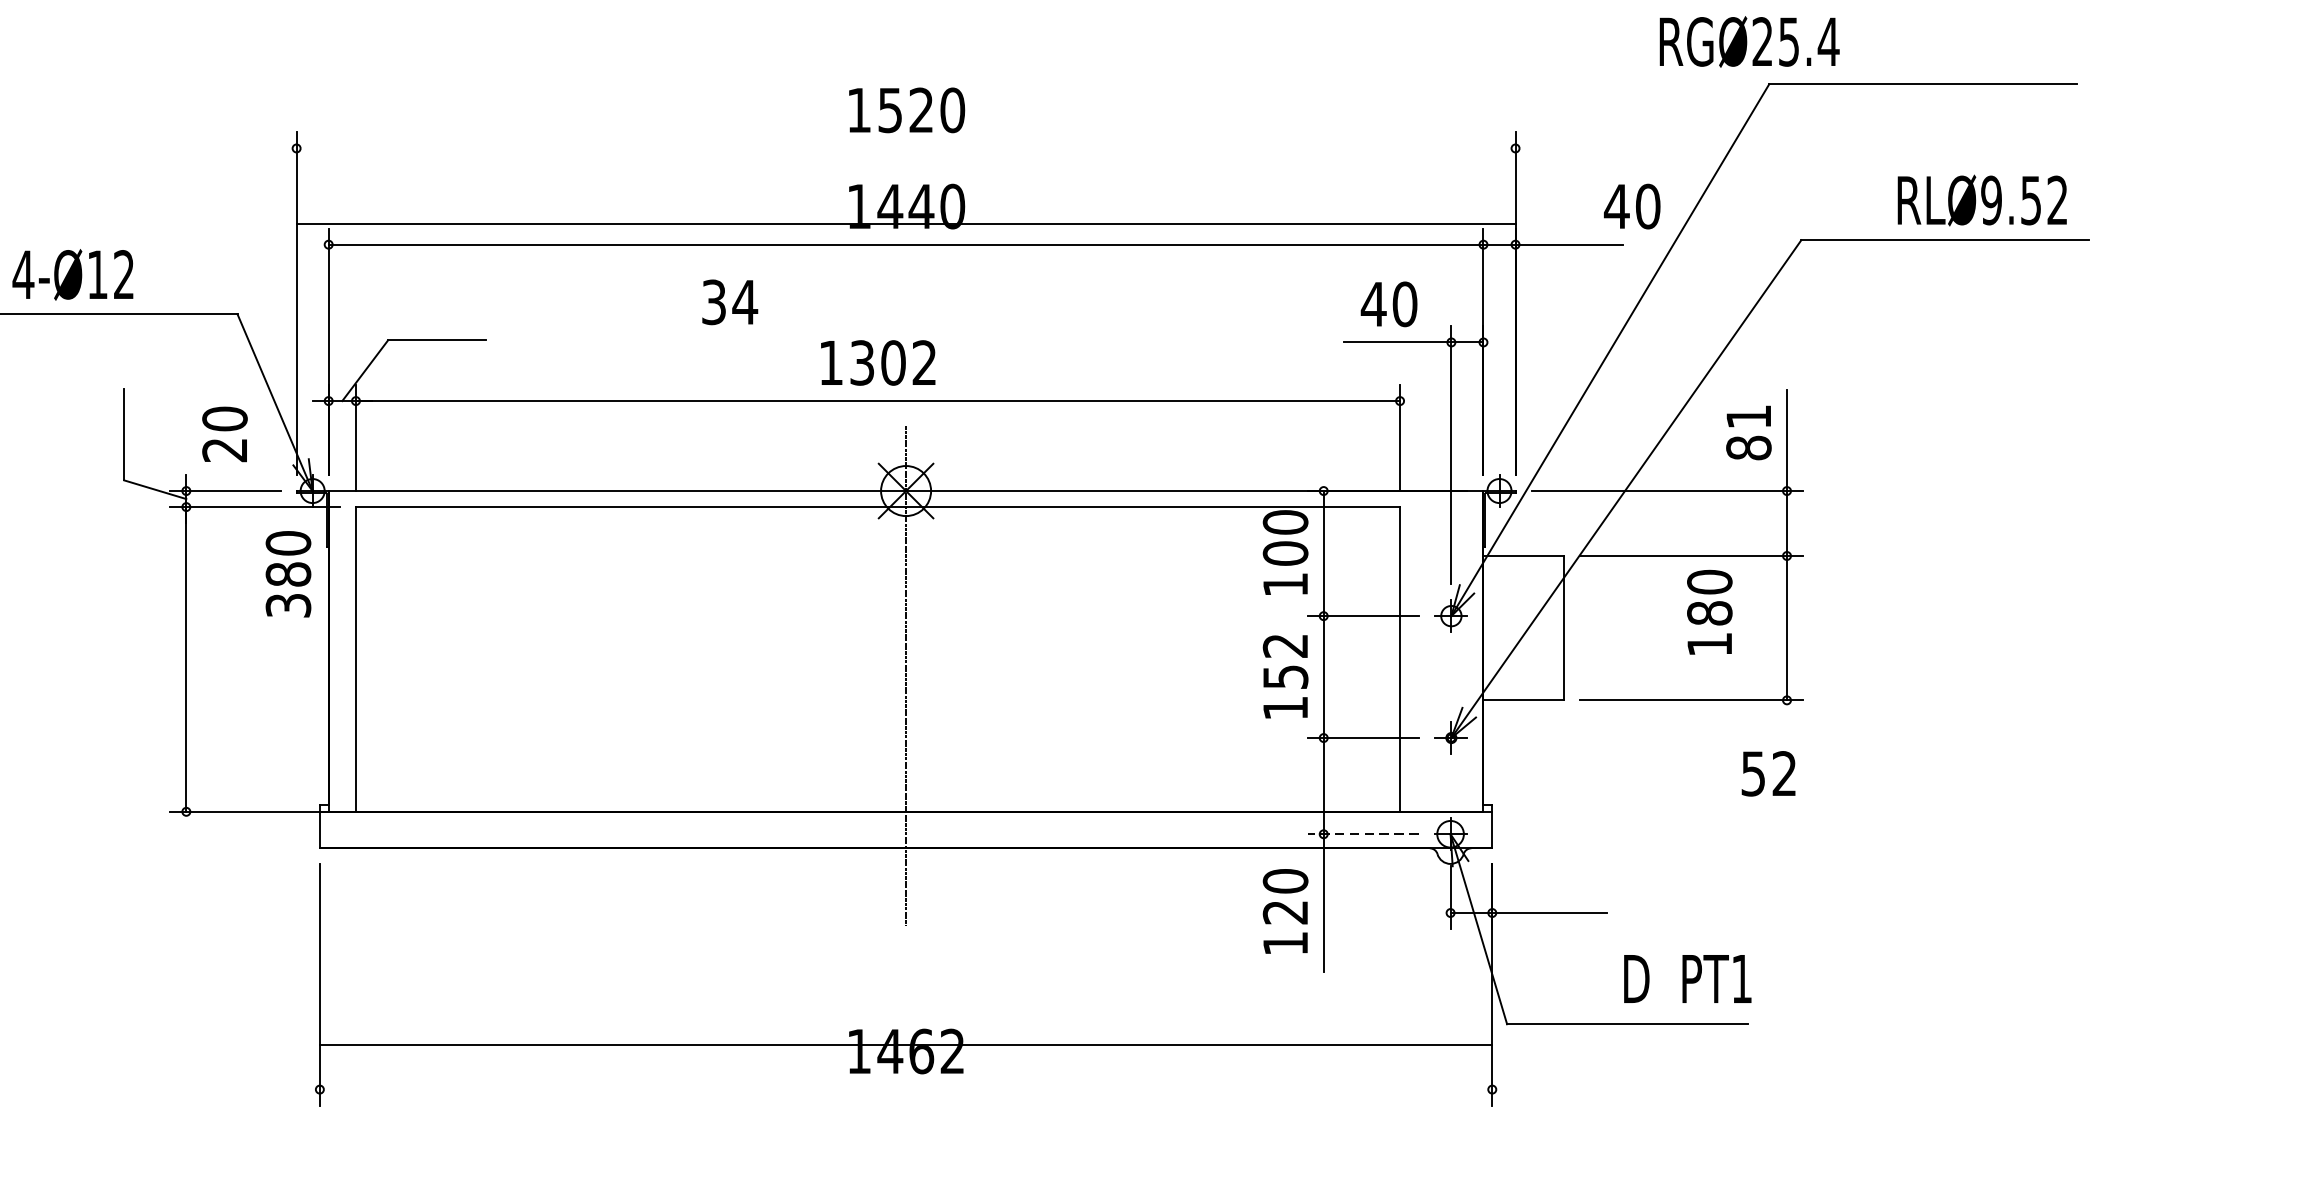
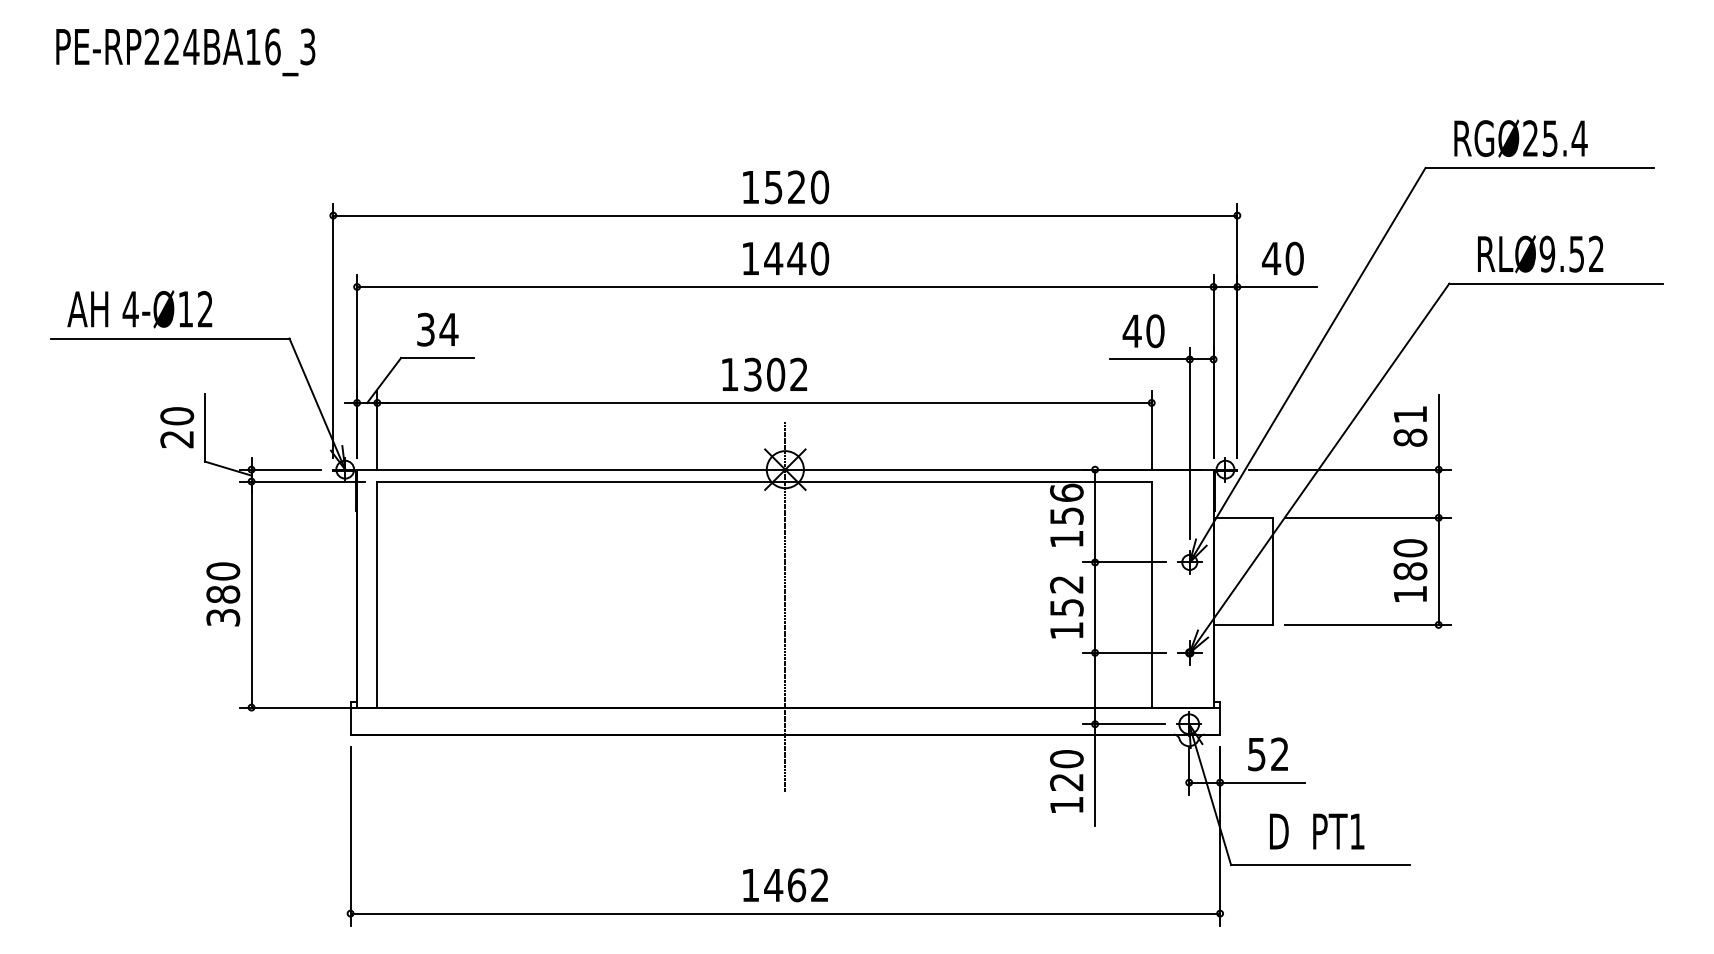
text: (1748, 41) -> (1520, 138), moved
text: (1982, 200) -> (1540, 254), moved
text: (1631, 206) -> (1282, 258), moved
line: (906, 223) -> (785, 215), moved
text: (729, 302) -> (437, 329), moved
text: (225, 434) -> (177, 427), moved
text: (1285, 537) -> (1066, 504), 100 -> 156
text: (288, 574) -> (223, 594), moved
text: (1709, 612) -> (1410, 570), moved
text: (1767, 773) -> (1267, 754), moved
line: (1362, 834) -> (1123, 724), dashed -> solid
text: (1688, 978) -> (1317, 831), moved
line: (906, 1044) -> (785, 913), moved

